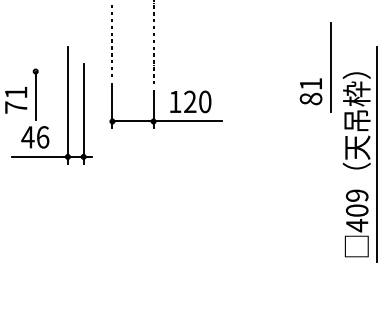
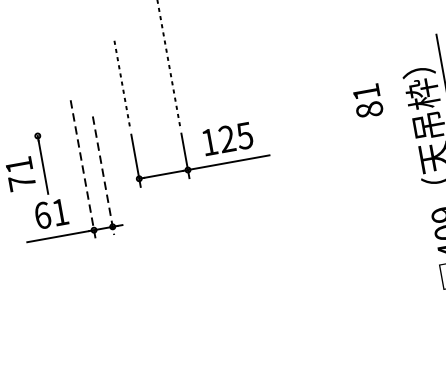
line: (330, 66) -> (385, 67), removed
text: (204, 101) -> (244, 135), 120 -> 125
line: (67, 105) -> (82, 169), solid -> dashed
line: (83, 114) -> (103, 176), solid -> dashed
text: (35, 137) -> (51, 214), 46 -> 61

